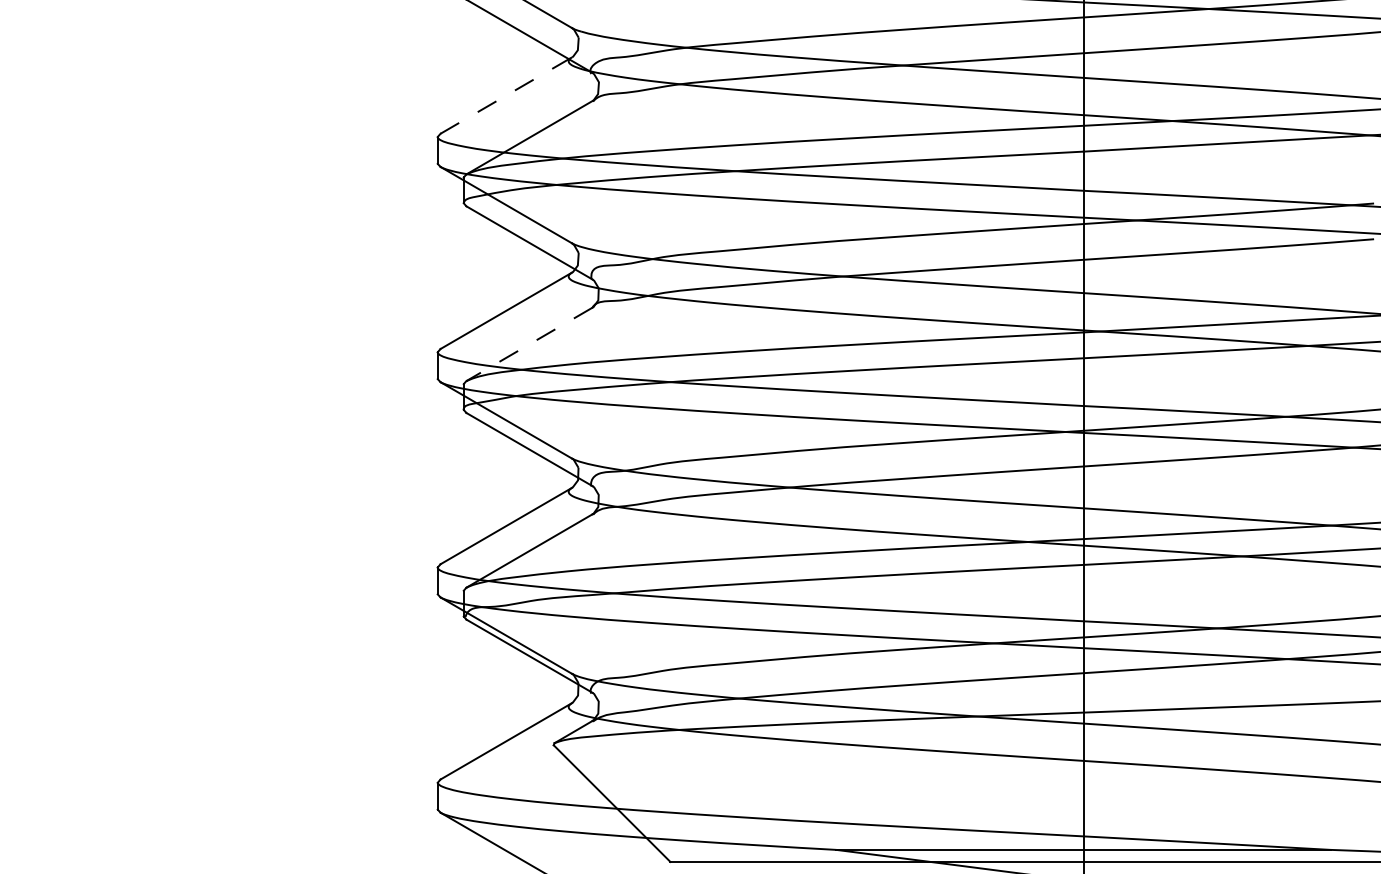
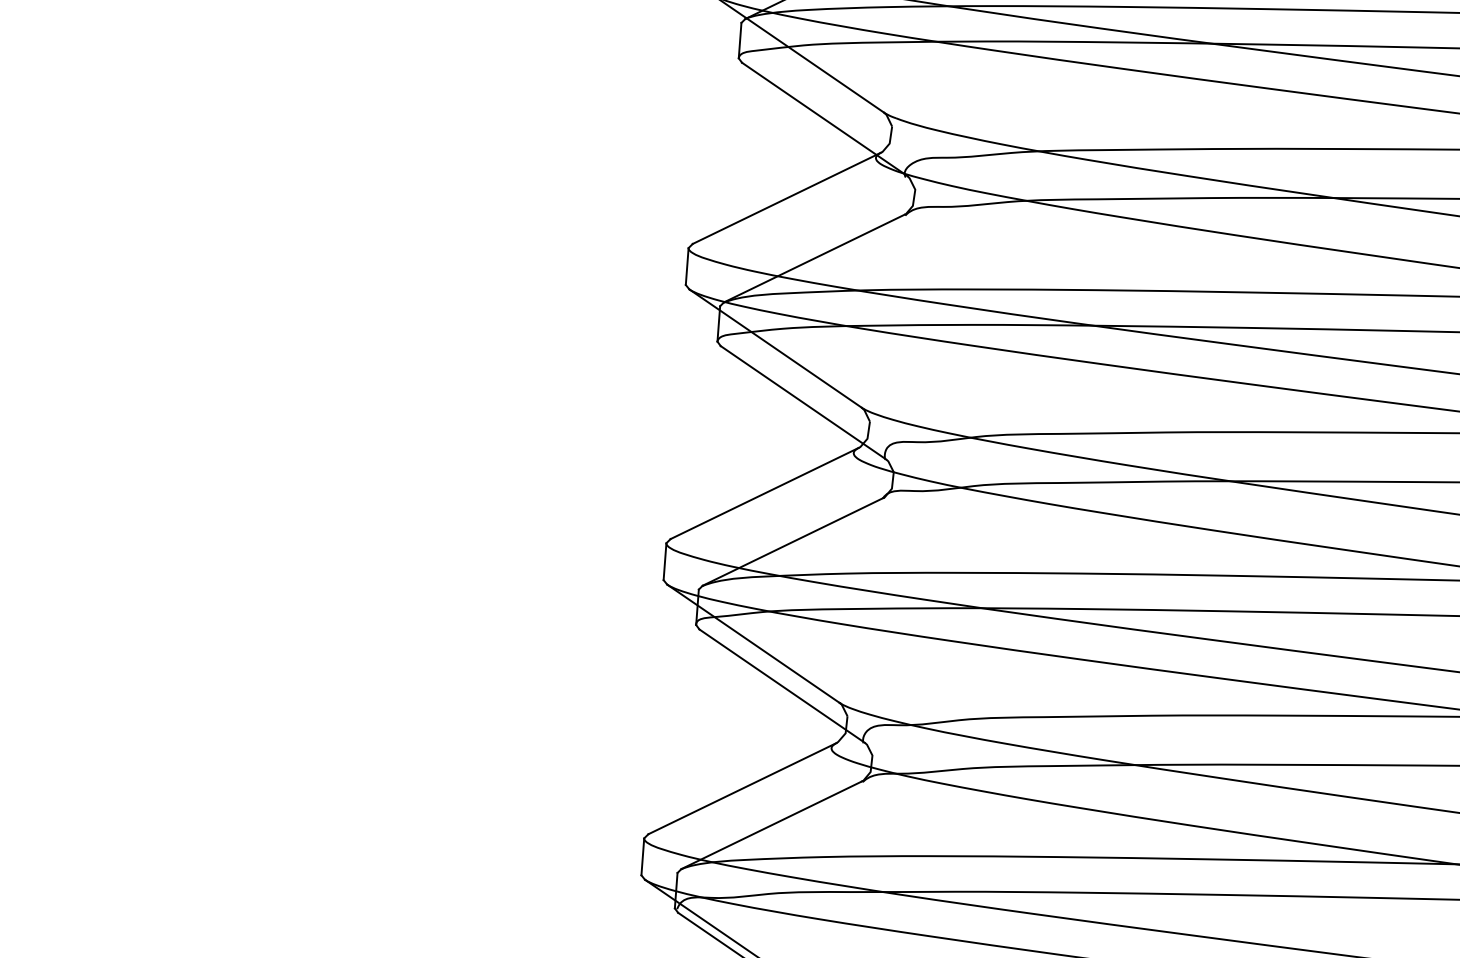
line: (506, 95) -> (787, 198), dashed -> solid
line: (529, 344) -> (793, 542), dashed -> solid

